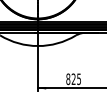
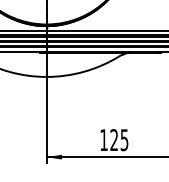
text: (68, 79) -> (104, 140), 825 -> 125

